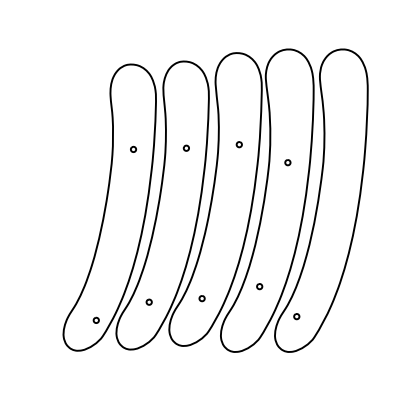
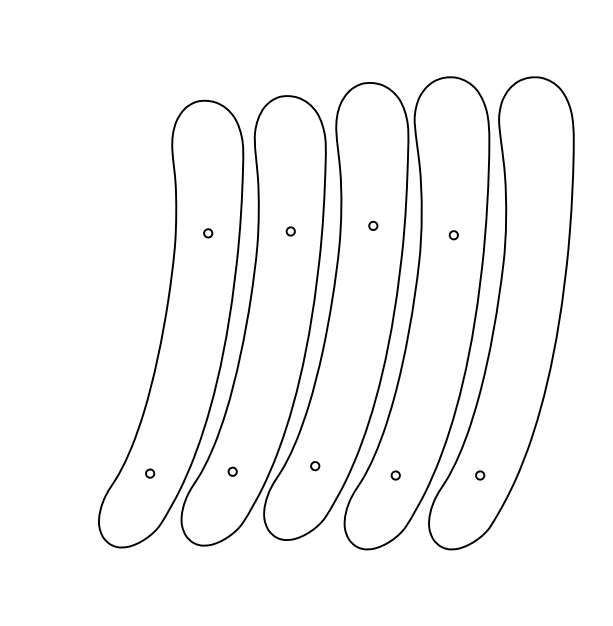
part: (287, 162) -> (453, 234), moved
part: (259, 286) -> (395, 475), moved
part: (296, 316) -> (479, 475), moved
part: (95, 319) -> (148, 472), moved

